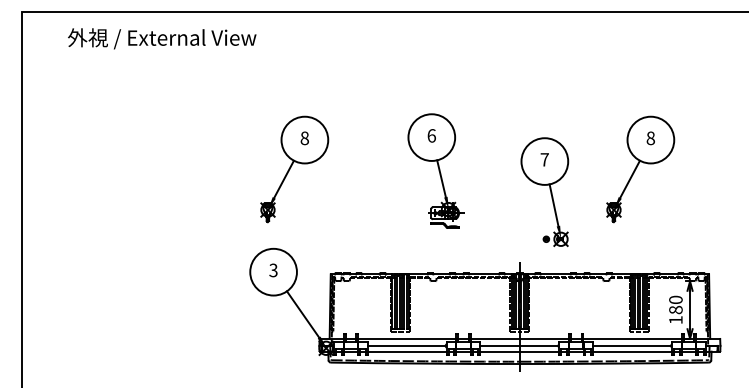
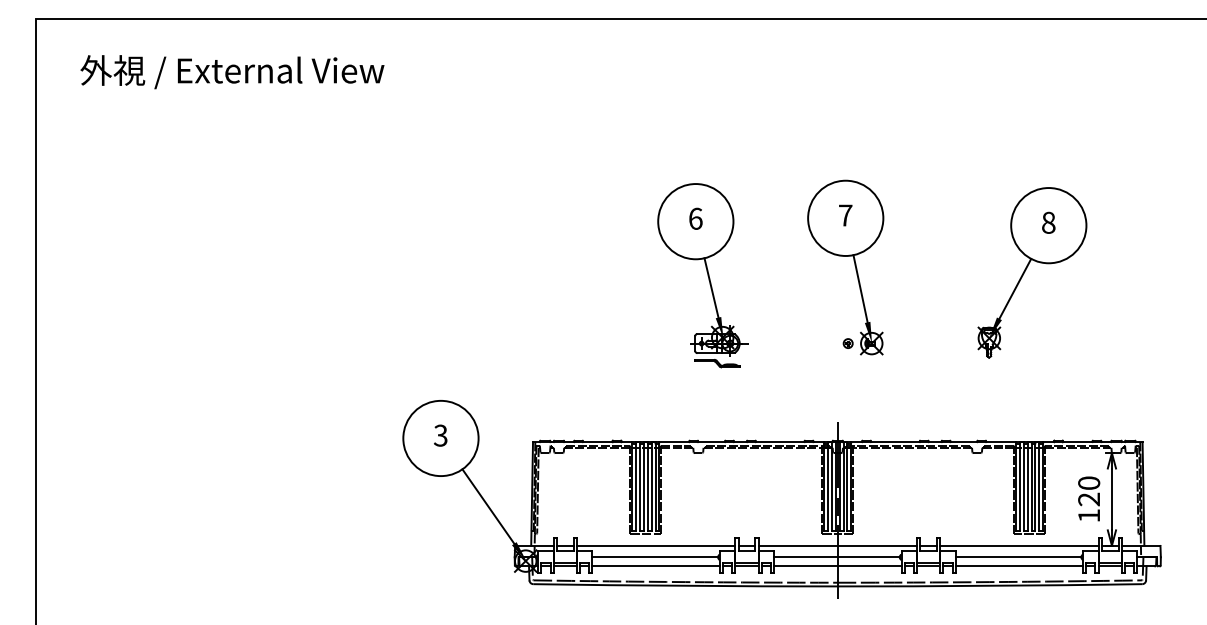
text: (162, 38) -> (232, 71), moved
part: (294, 169) -> (474, 273), removed
part: (544, 191) -> (845, 266), moved
text: (675, 309) -> (1088, 498), 180 -> 120

